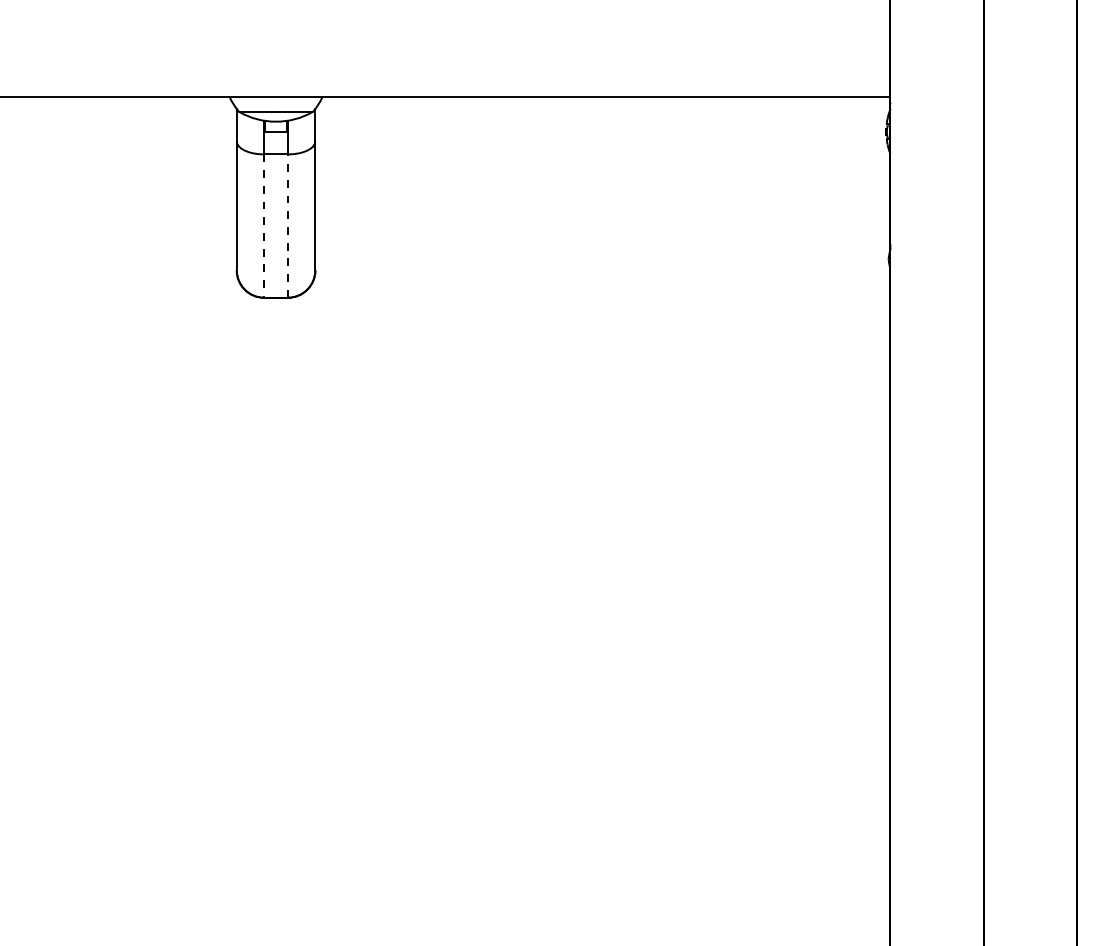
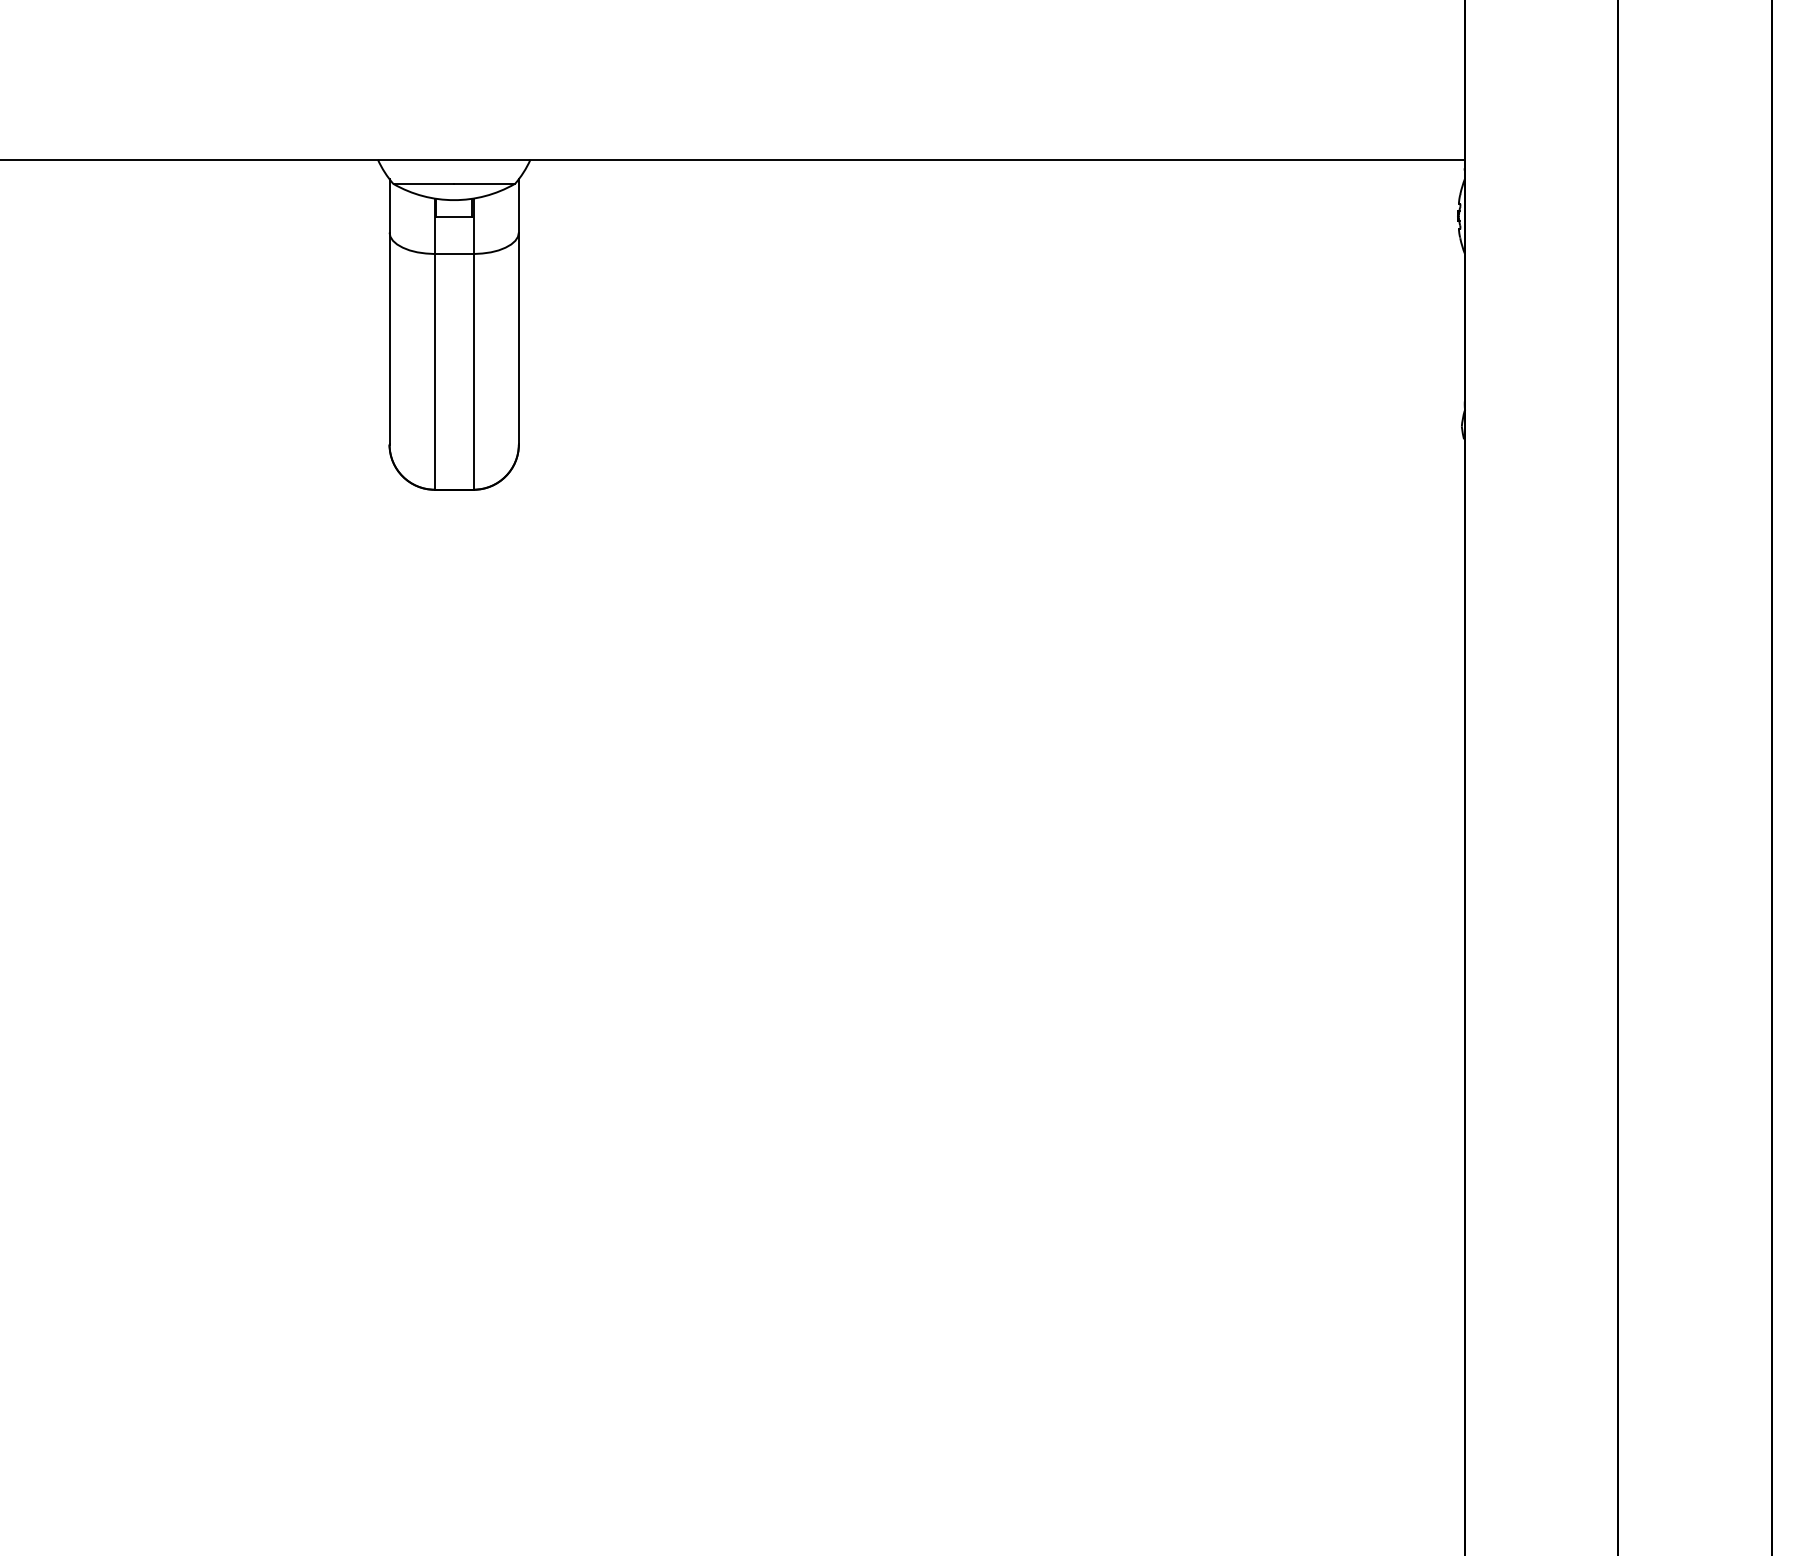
line: (264, 226) -> (435, 372), dashed -> solid
line: (287, 226) -> (473, 372), dashed -> solid

